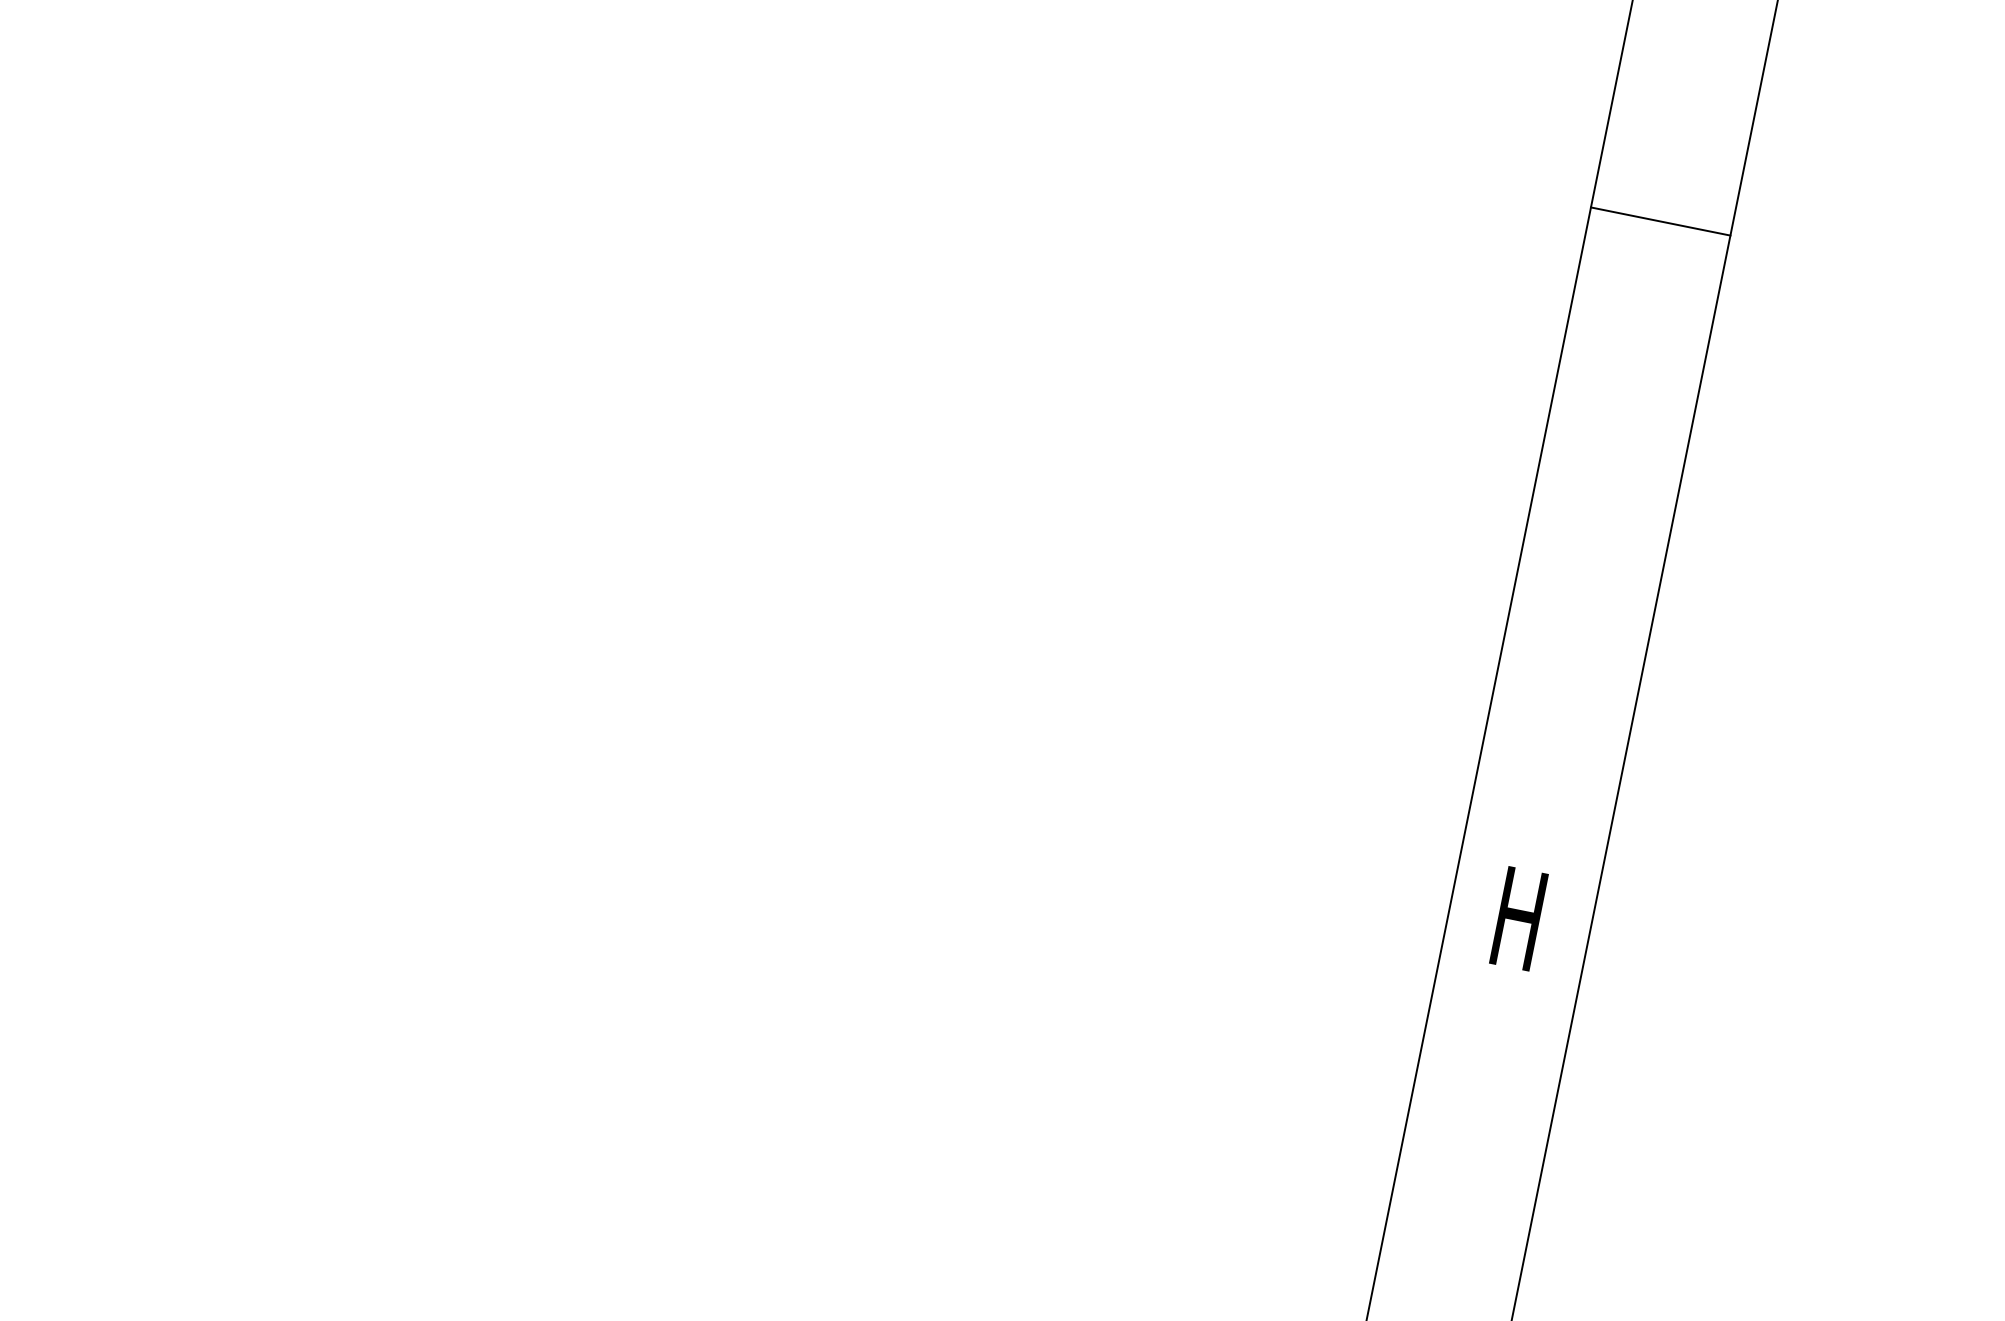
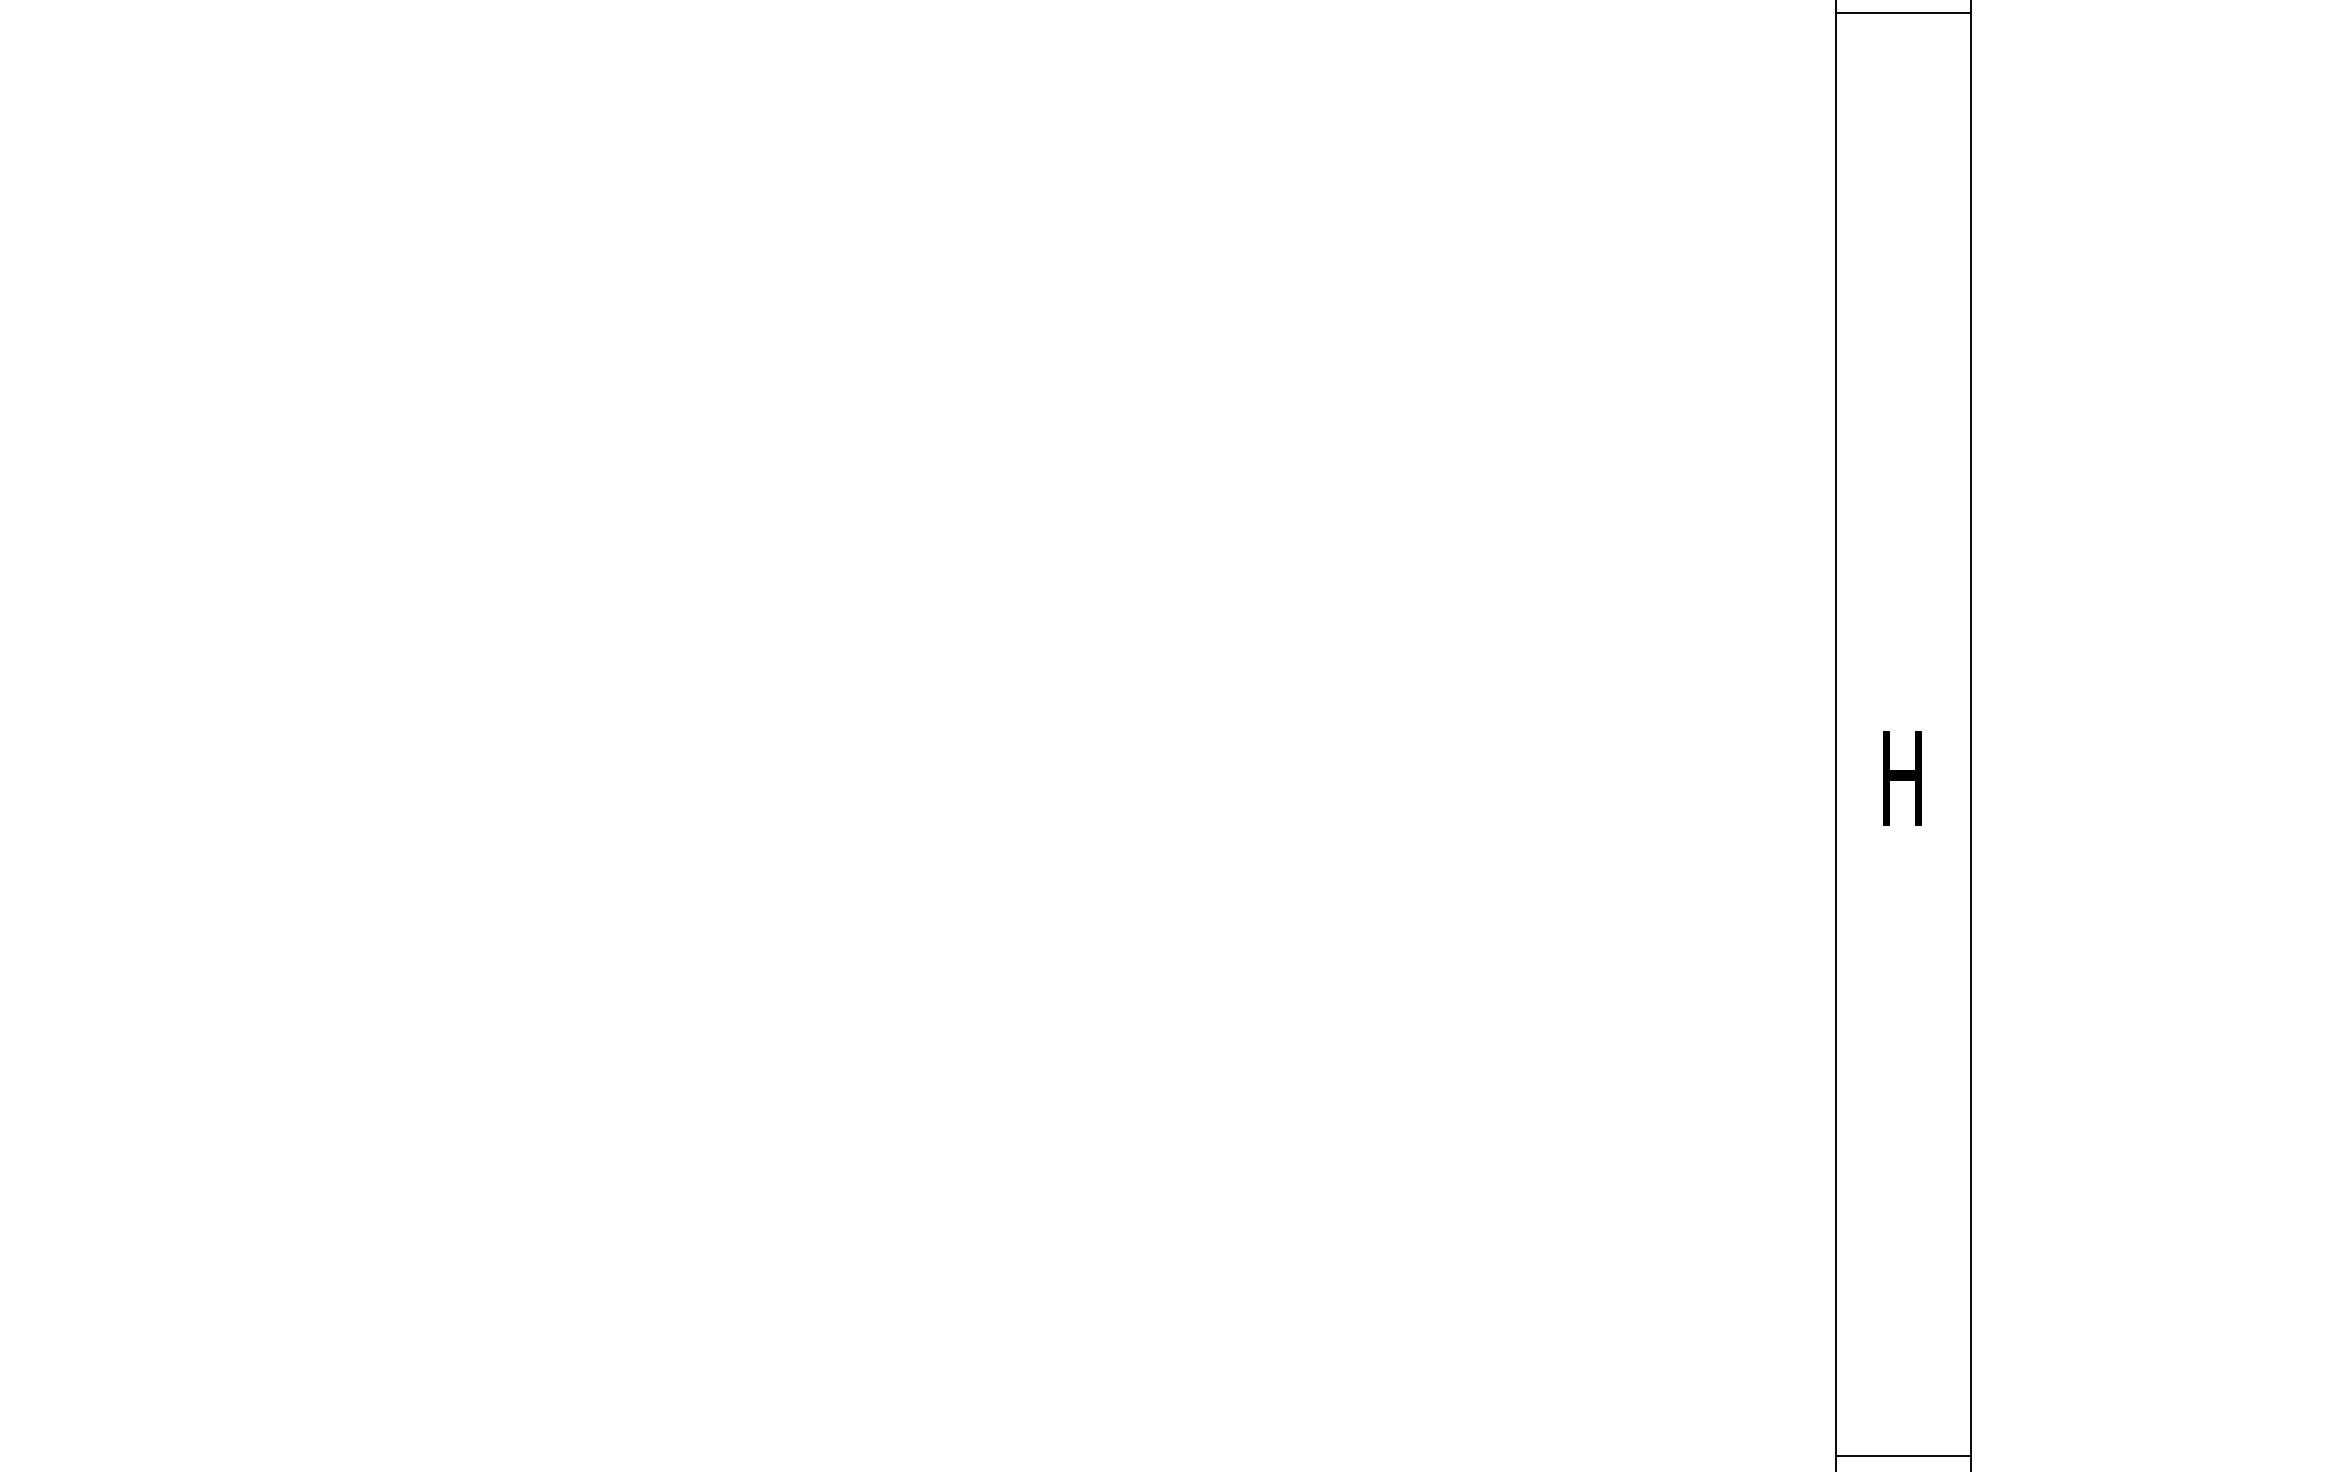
line: (1660, 221) -> (1903, 12), moved

